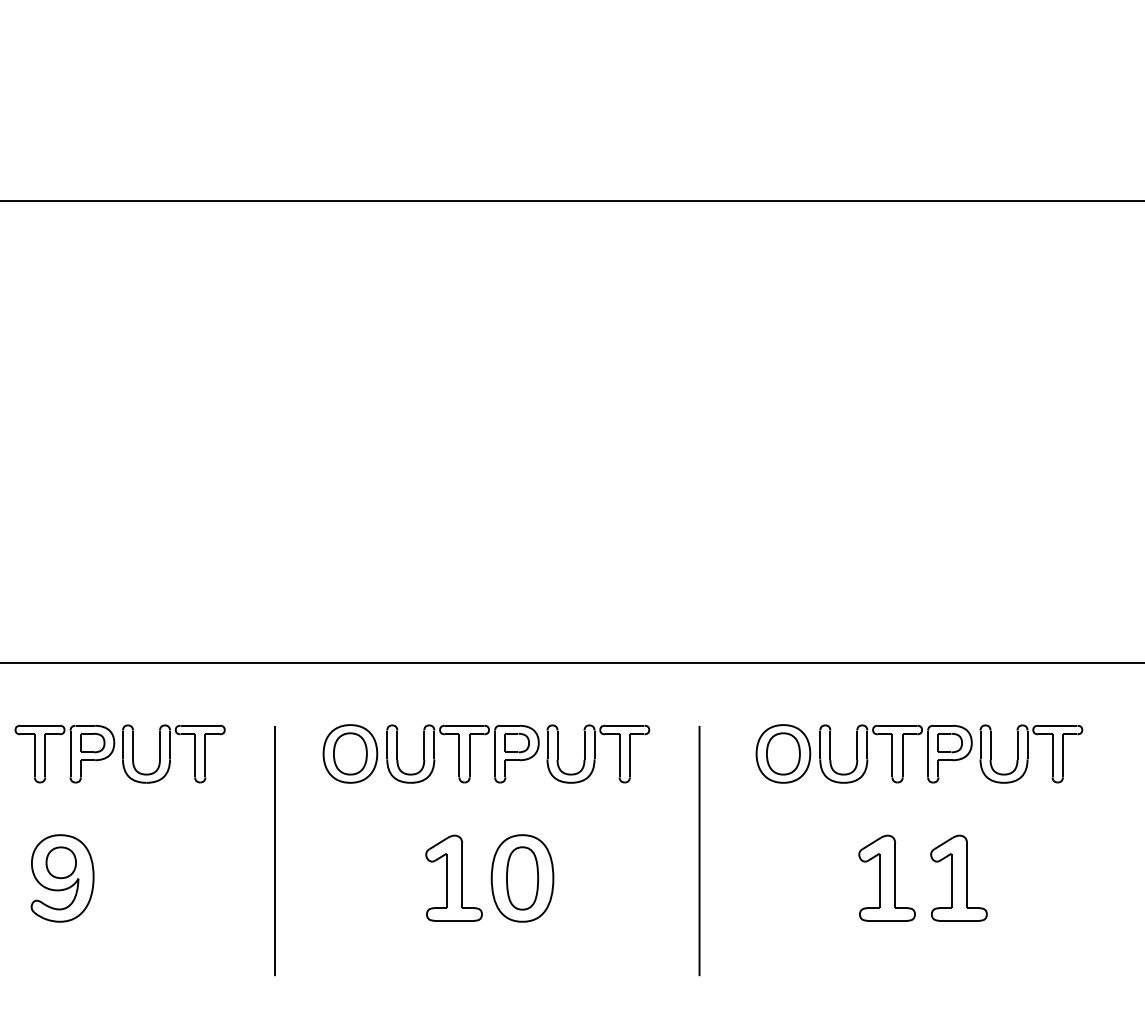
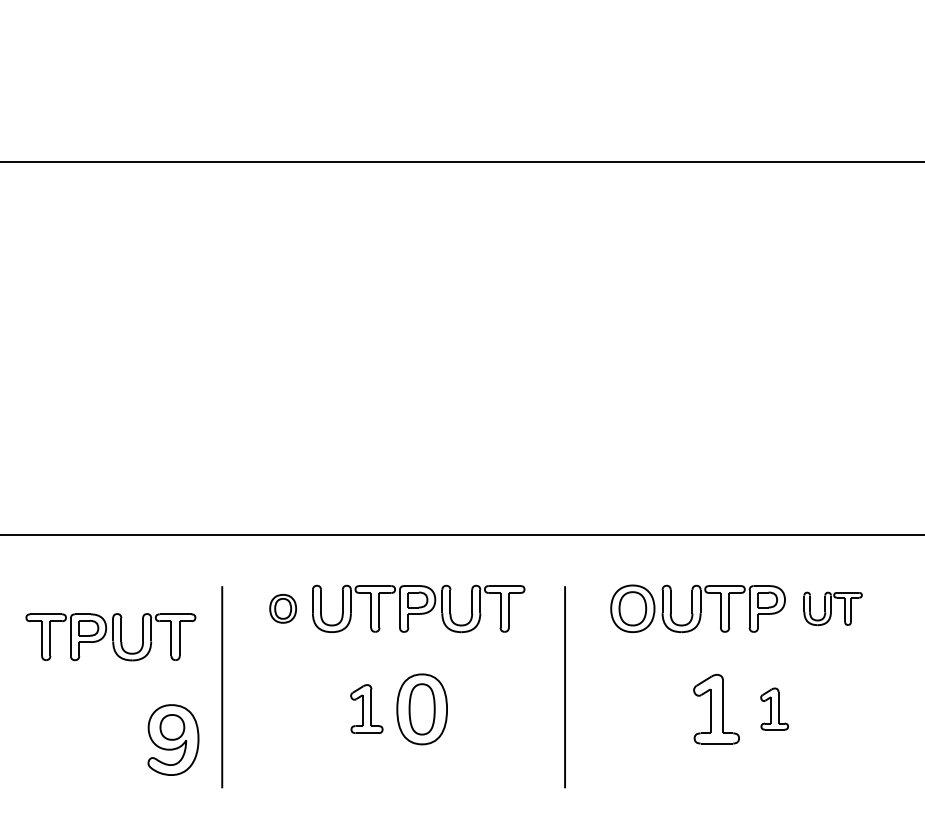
part: (119, 753) -> (110, 636), moved
part: (350, 753) -> (283, 608), size x0.6
part: (1031, 753) -> (833, 608), size x0.7
part: (453, 877) -> (366, 708), size x0.7
part: (958, 877) -> (774, 708), size x0.6
part: (62, 878) -> (173, 740), moved

